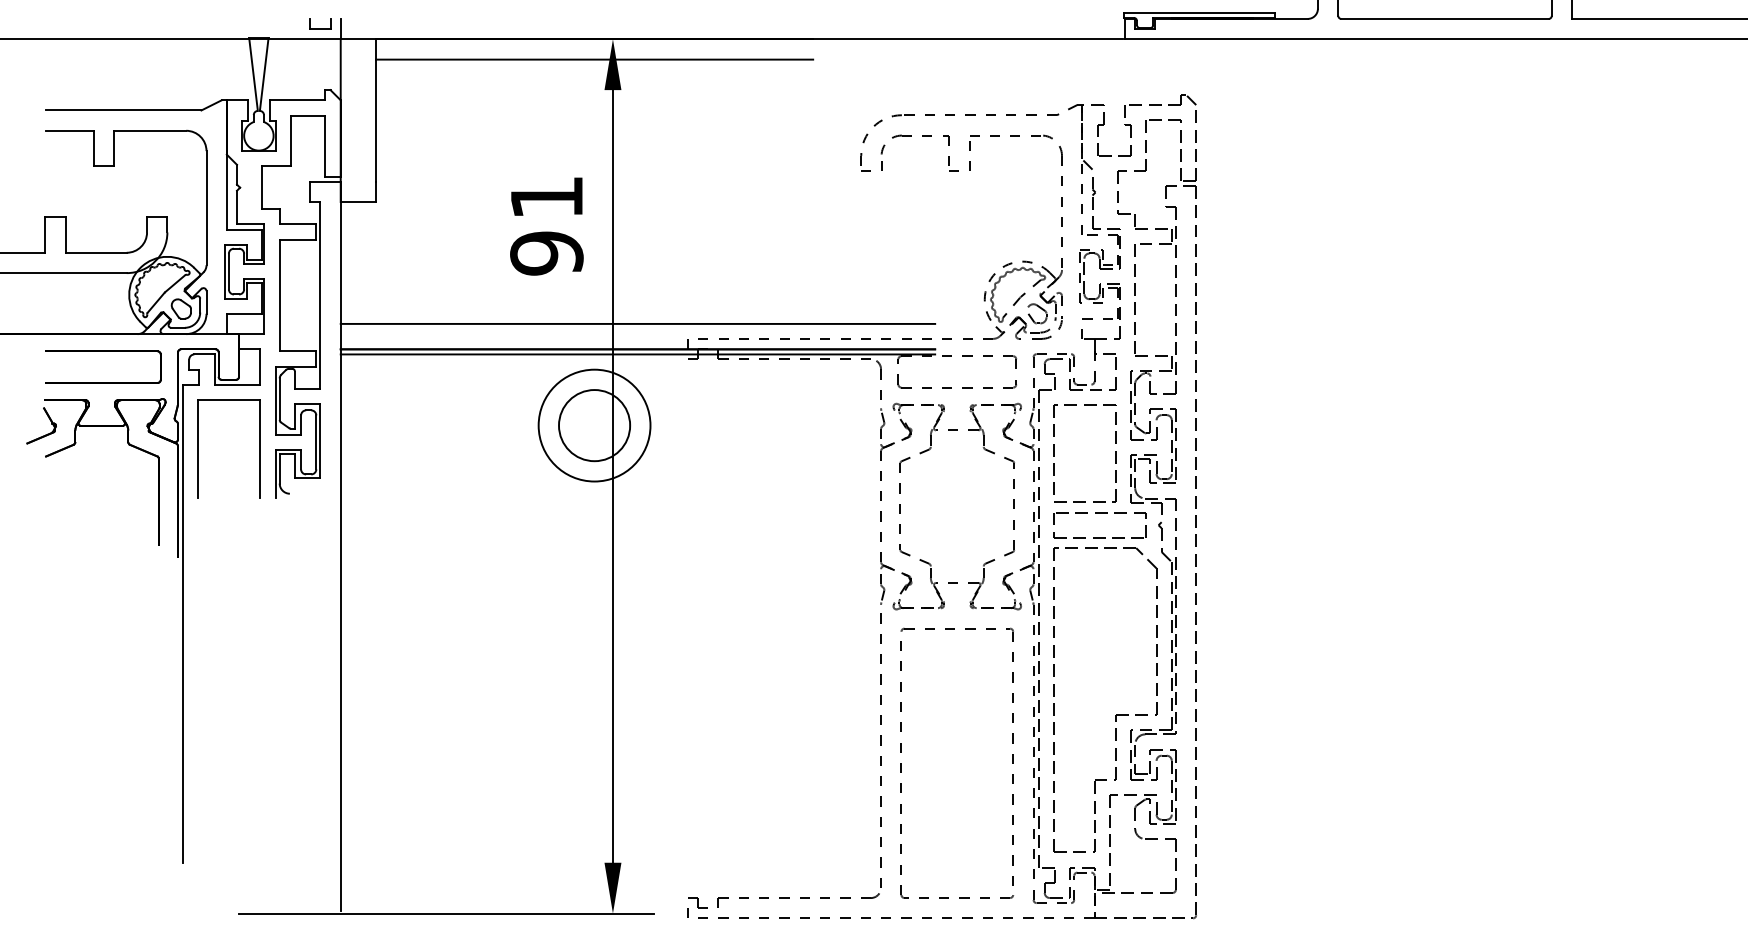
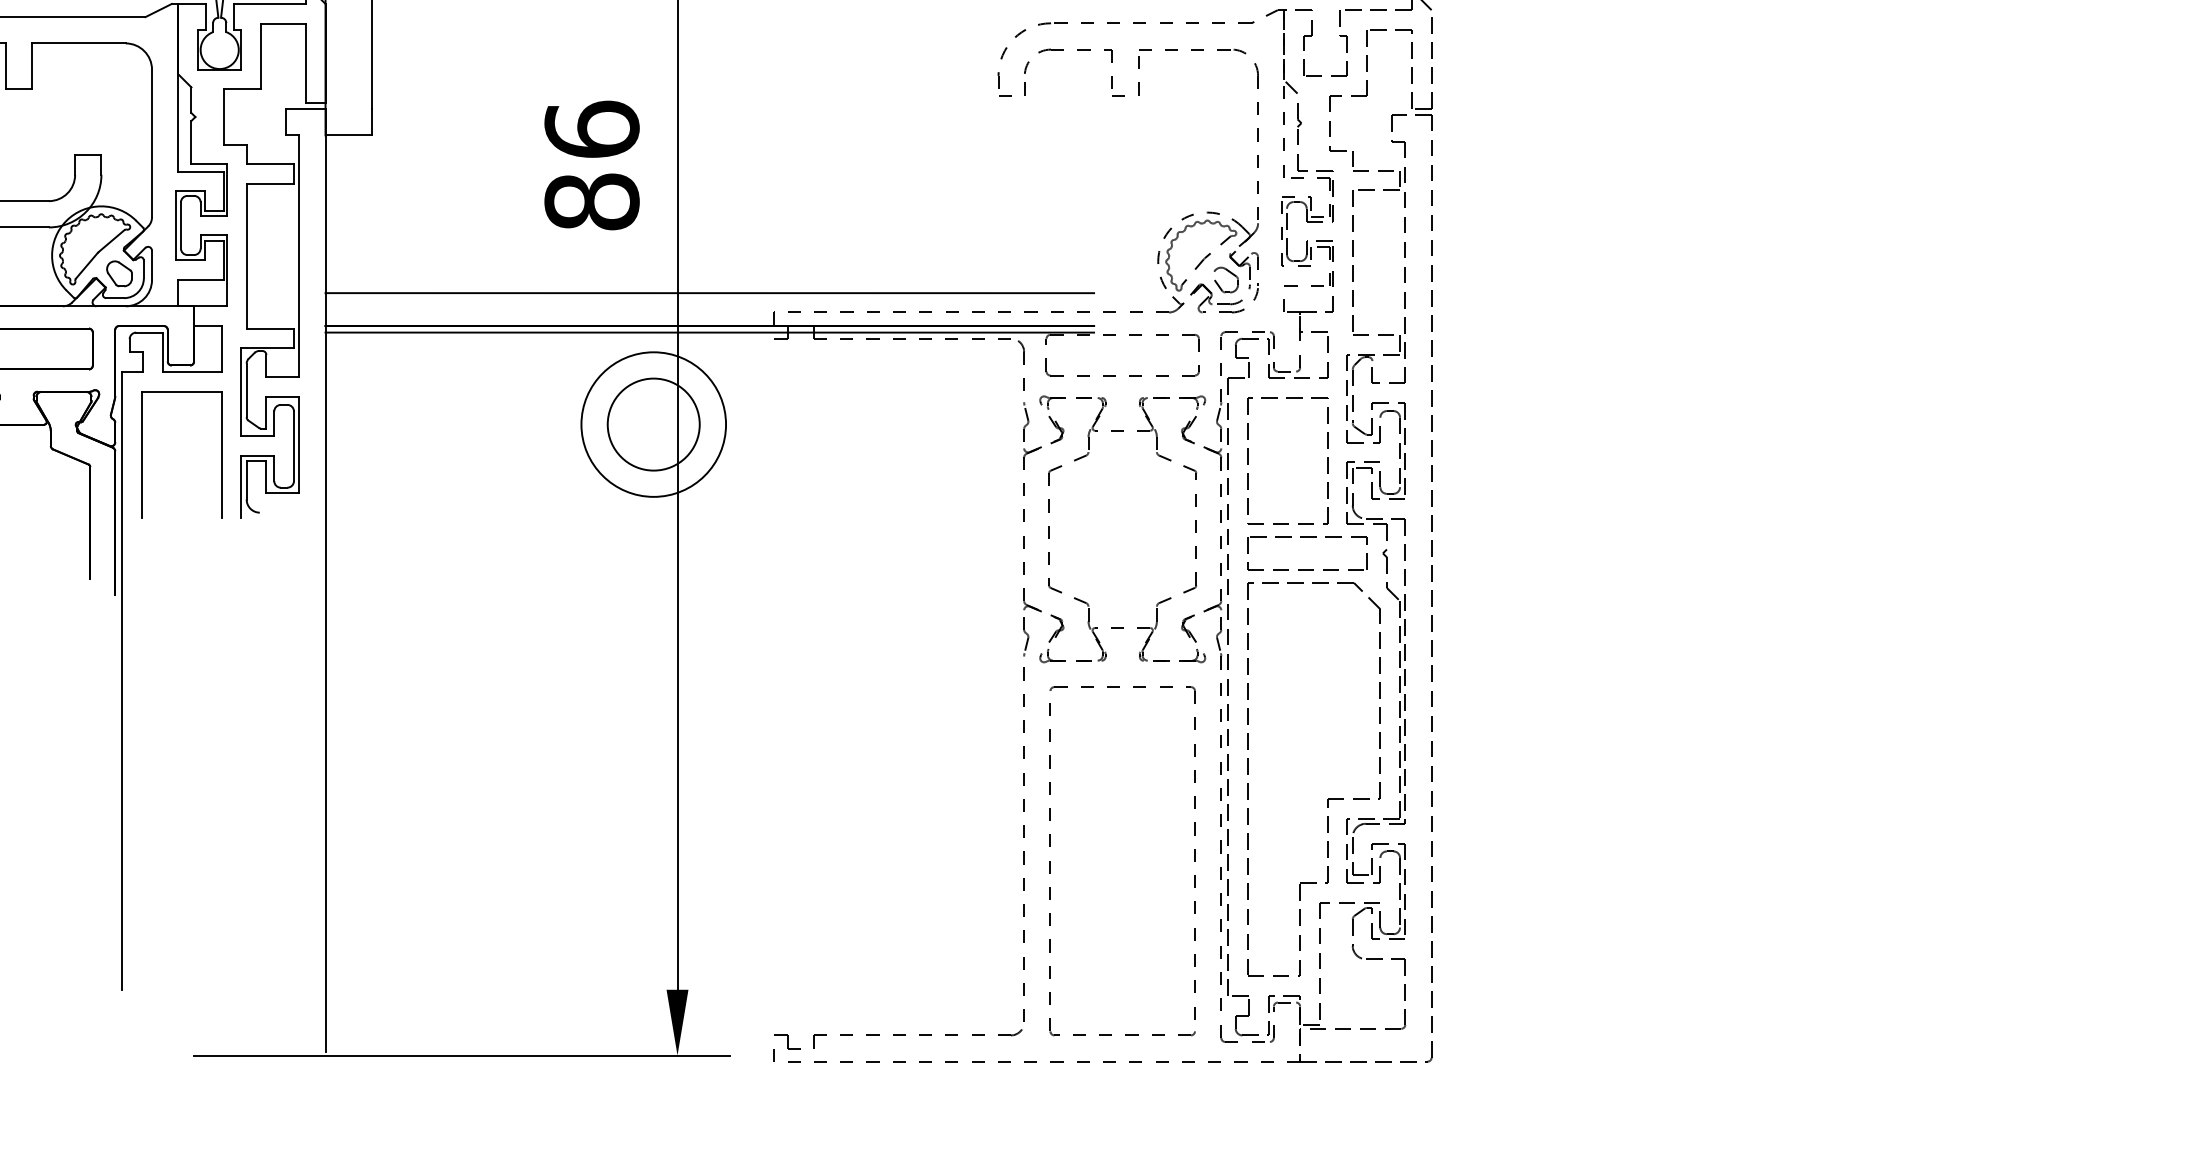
text: (546, 225) -> (591, 165), 91 -> 86

